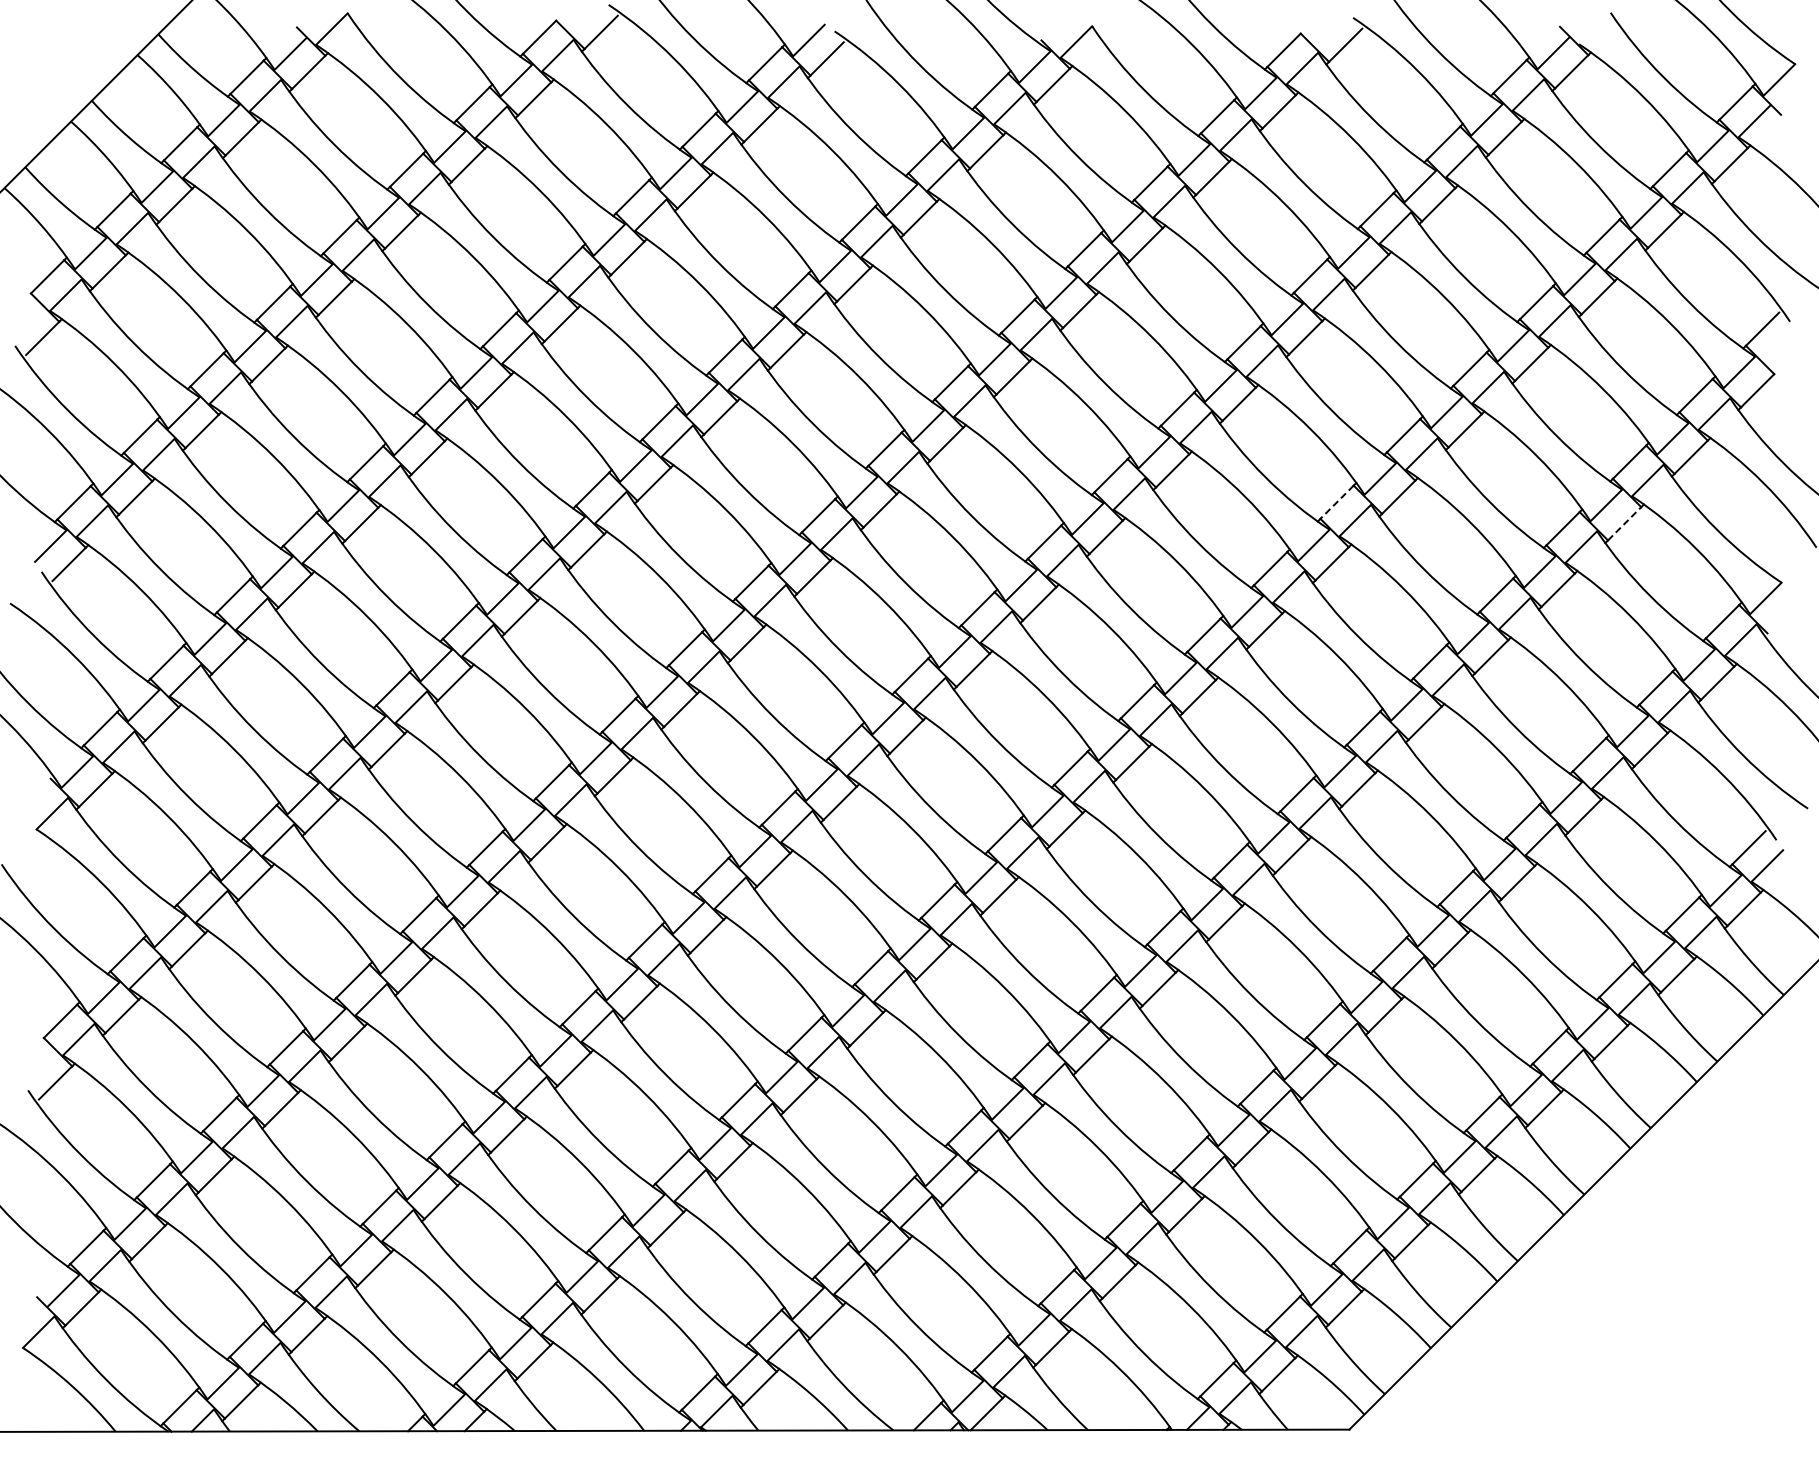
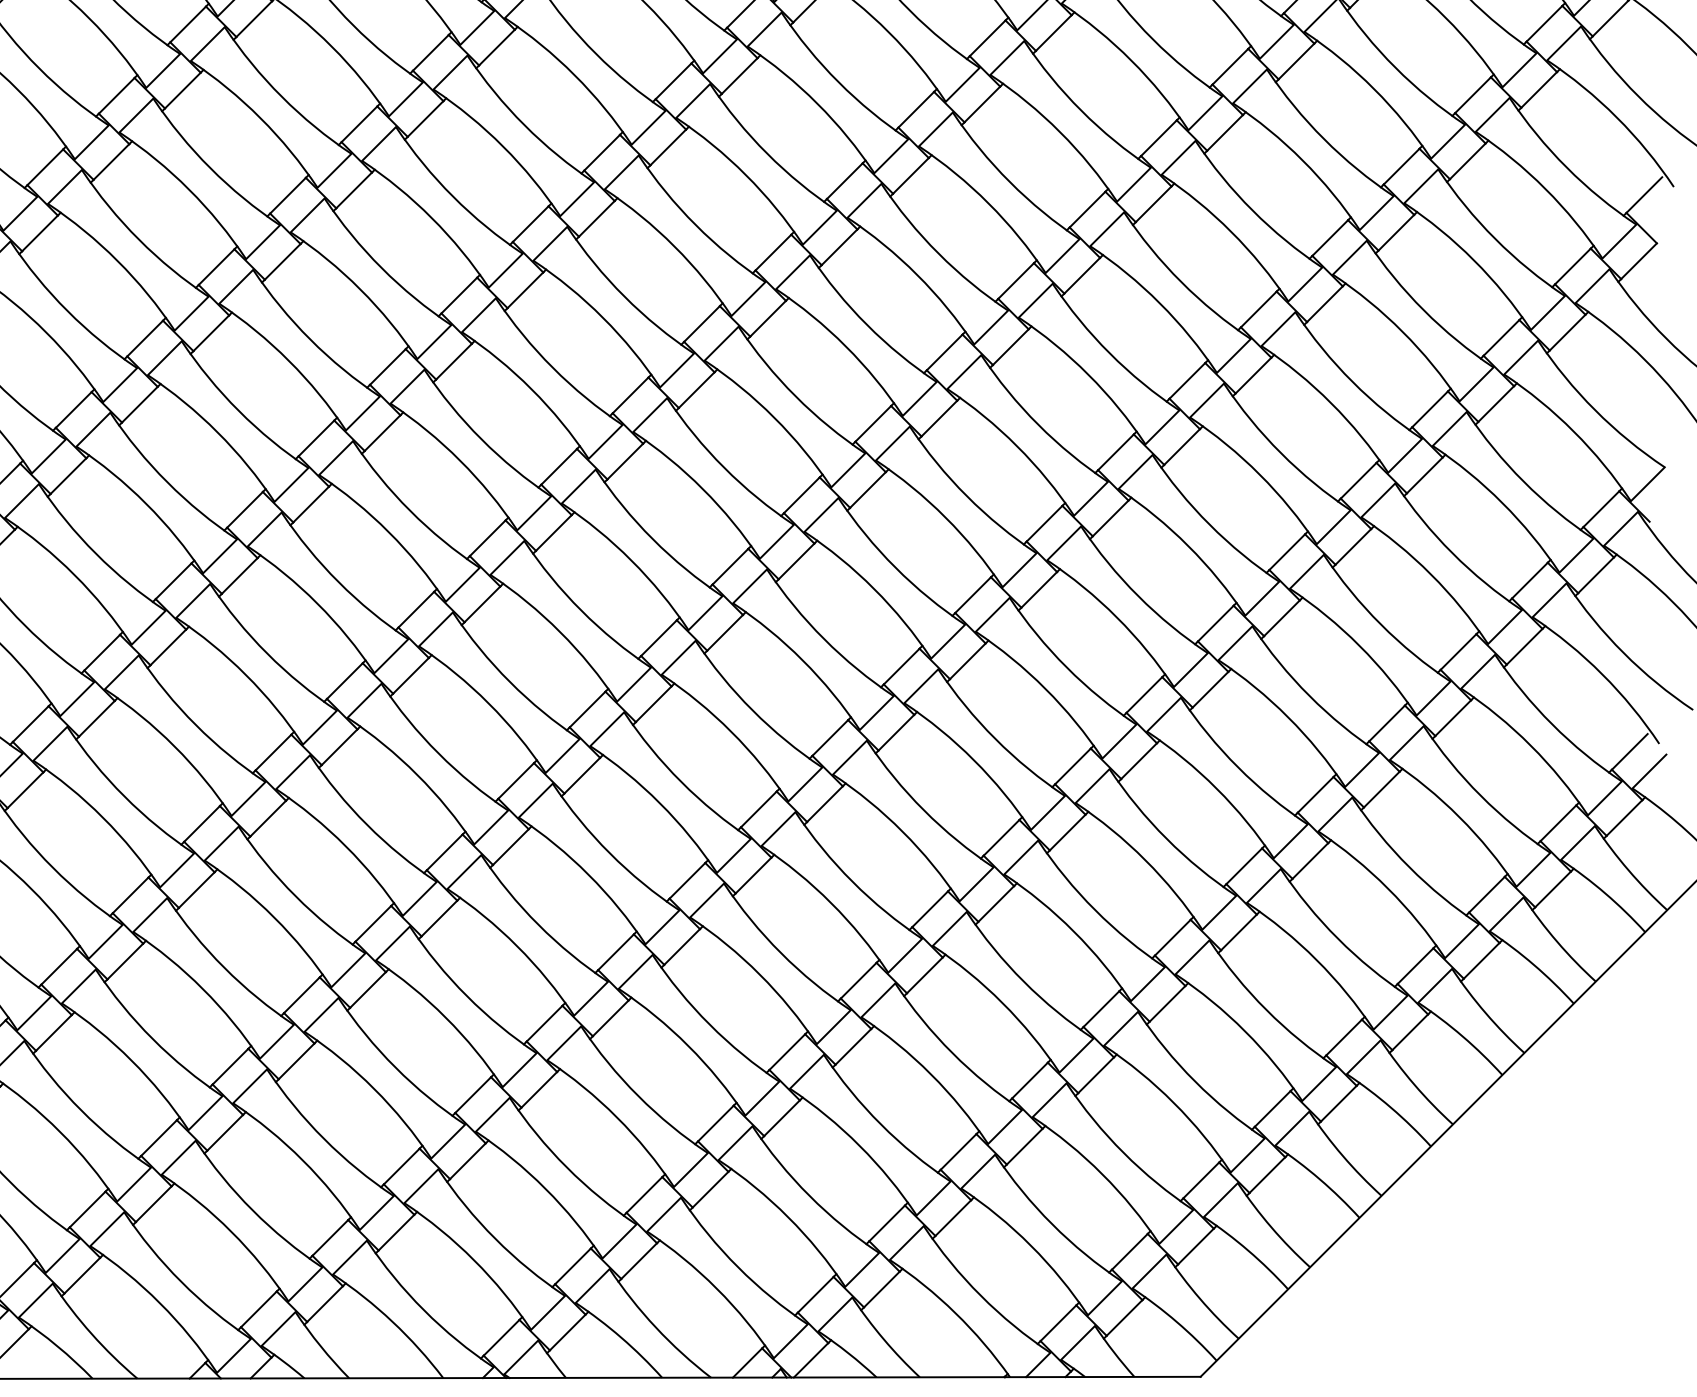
line: (1337, 502) -> (1187, 381), dashed -> solid
line: (1624, 523) -> (1496, 403), dashed -> solid

